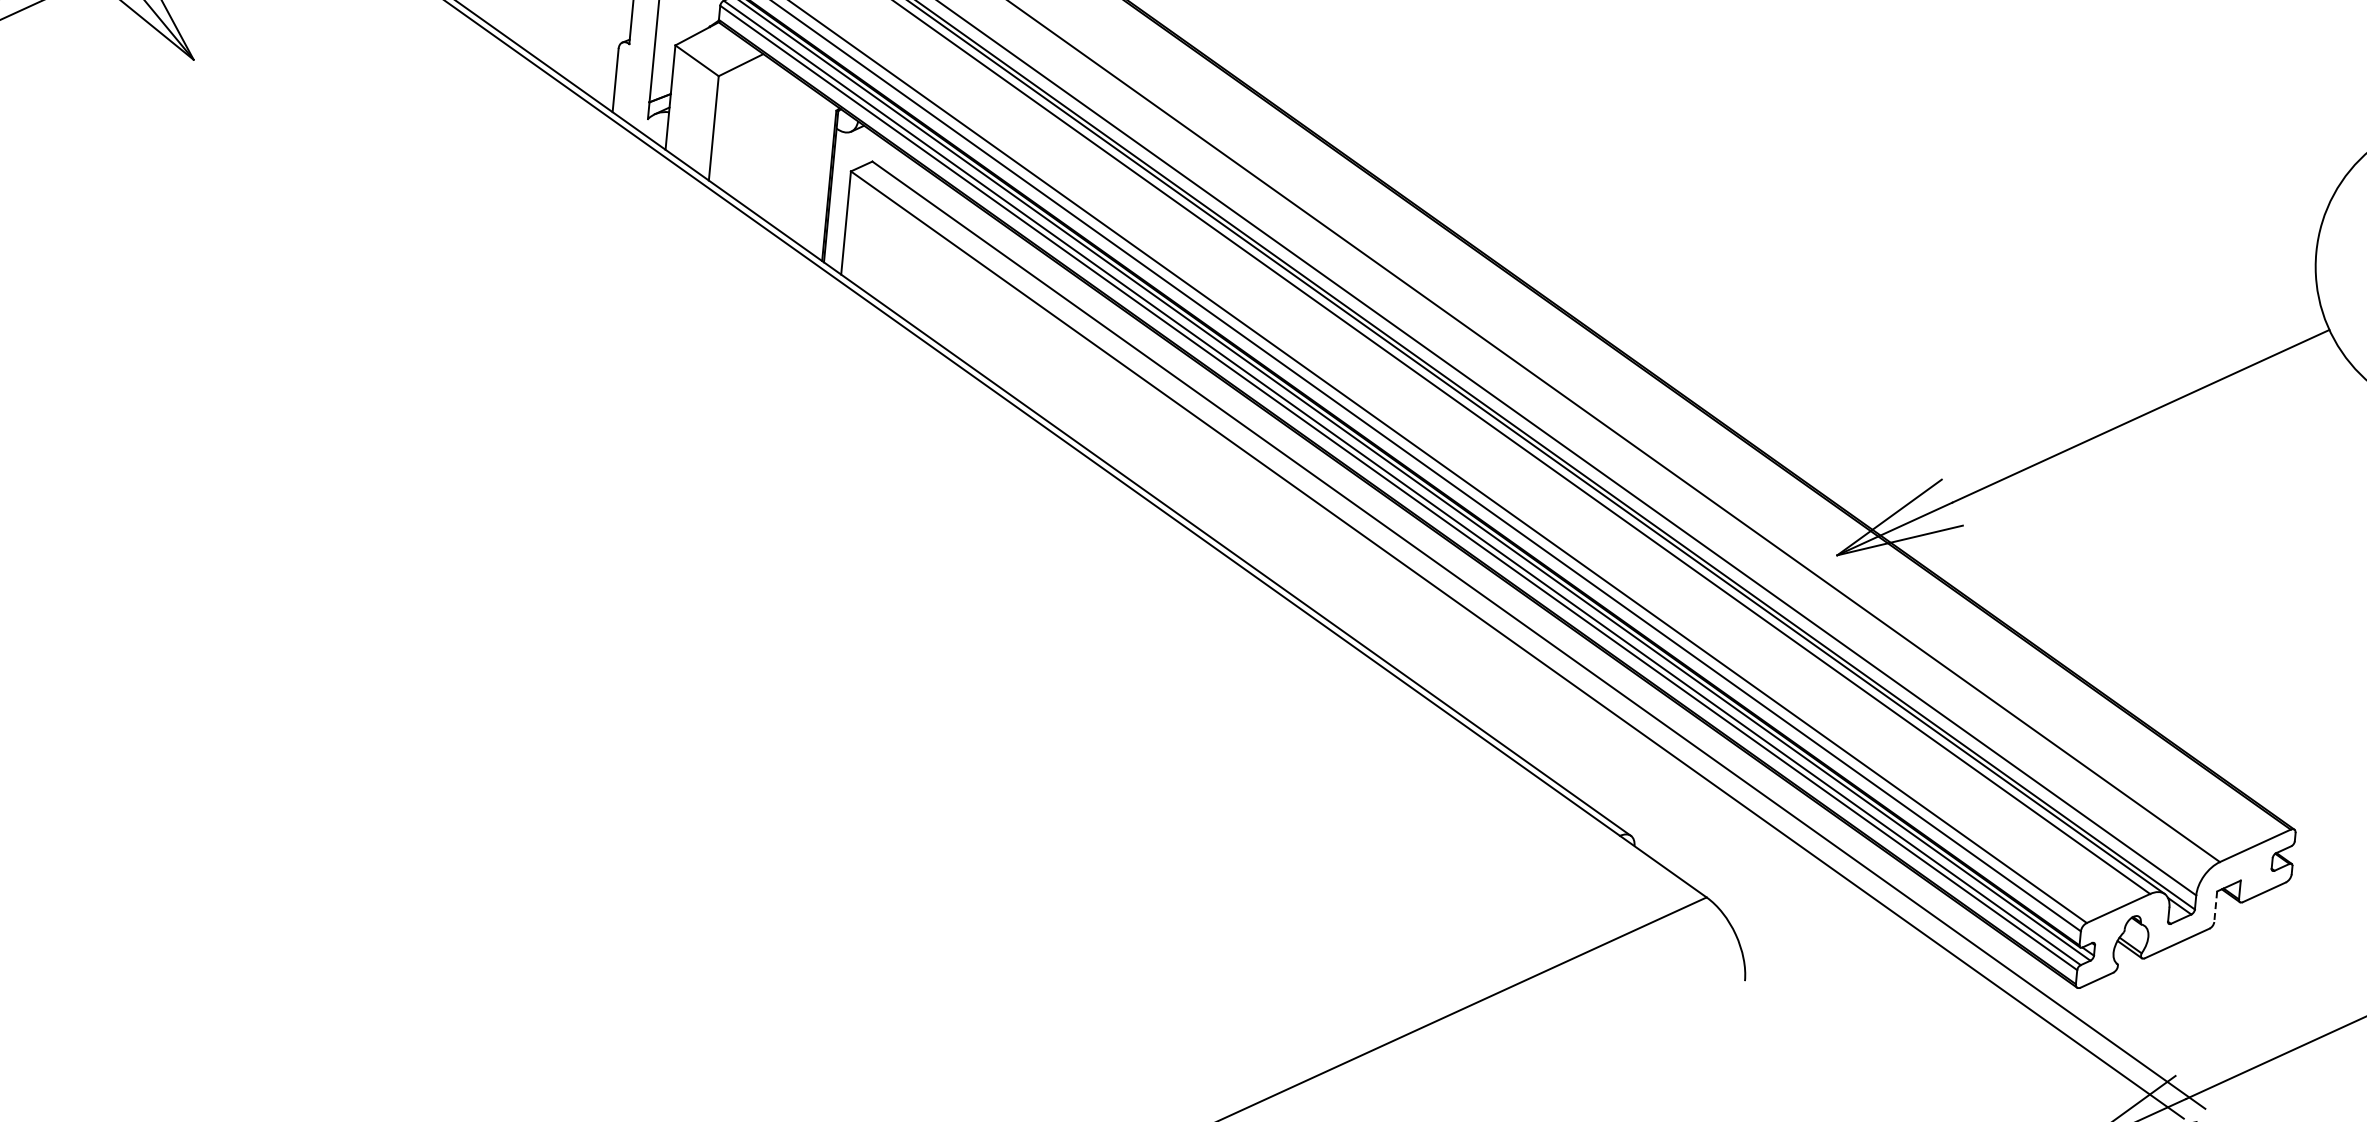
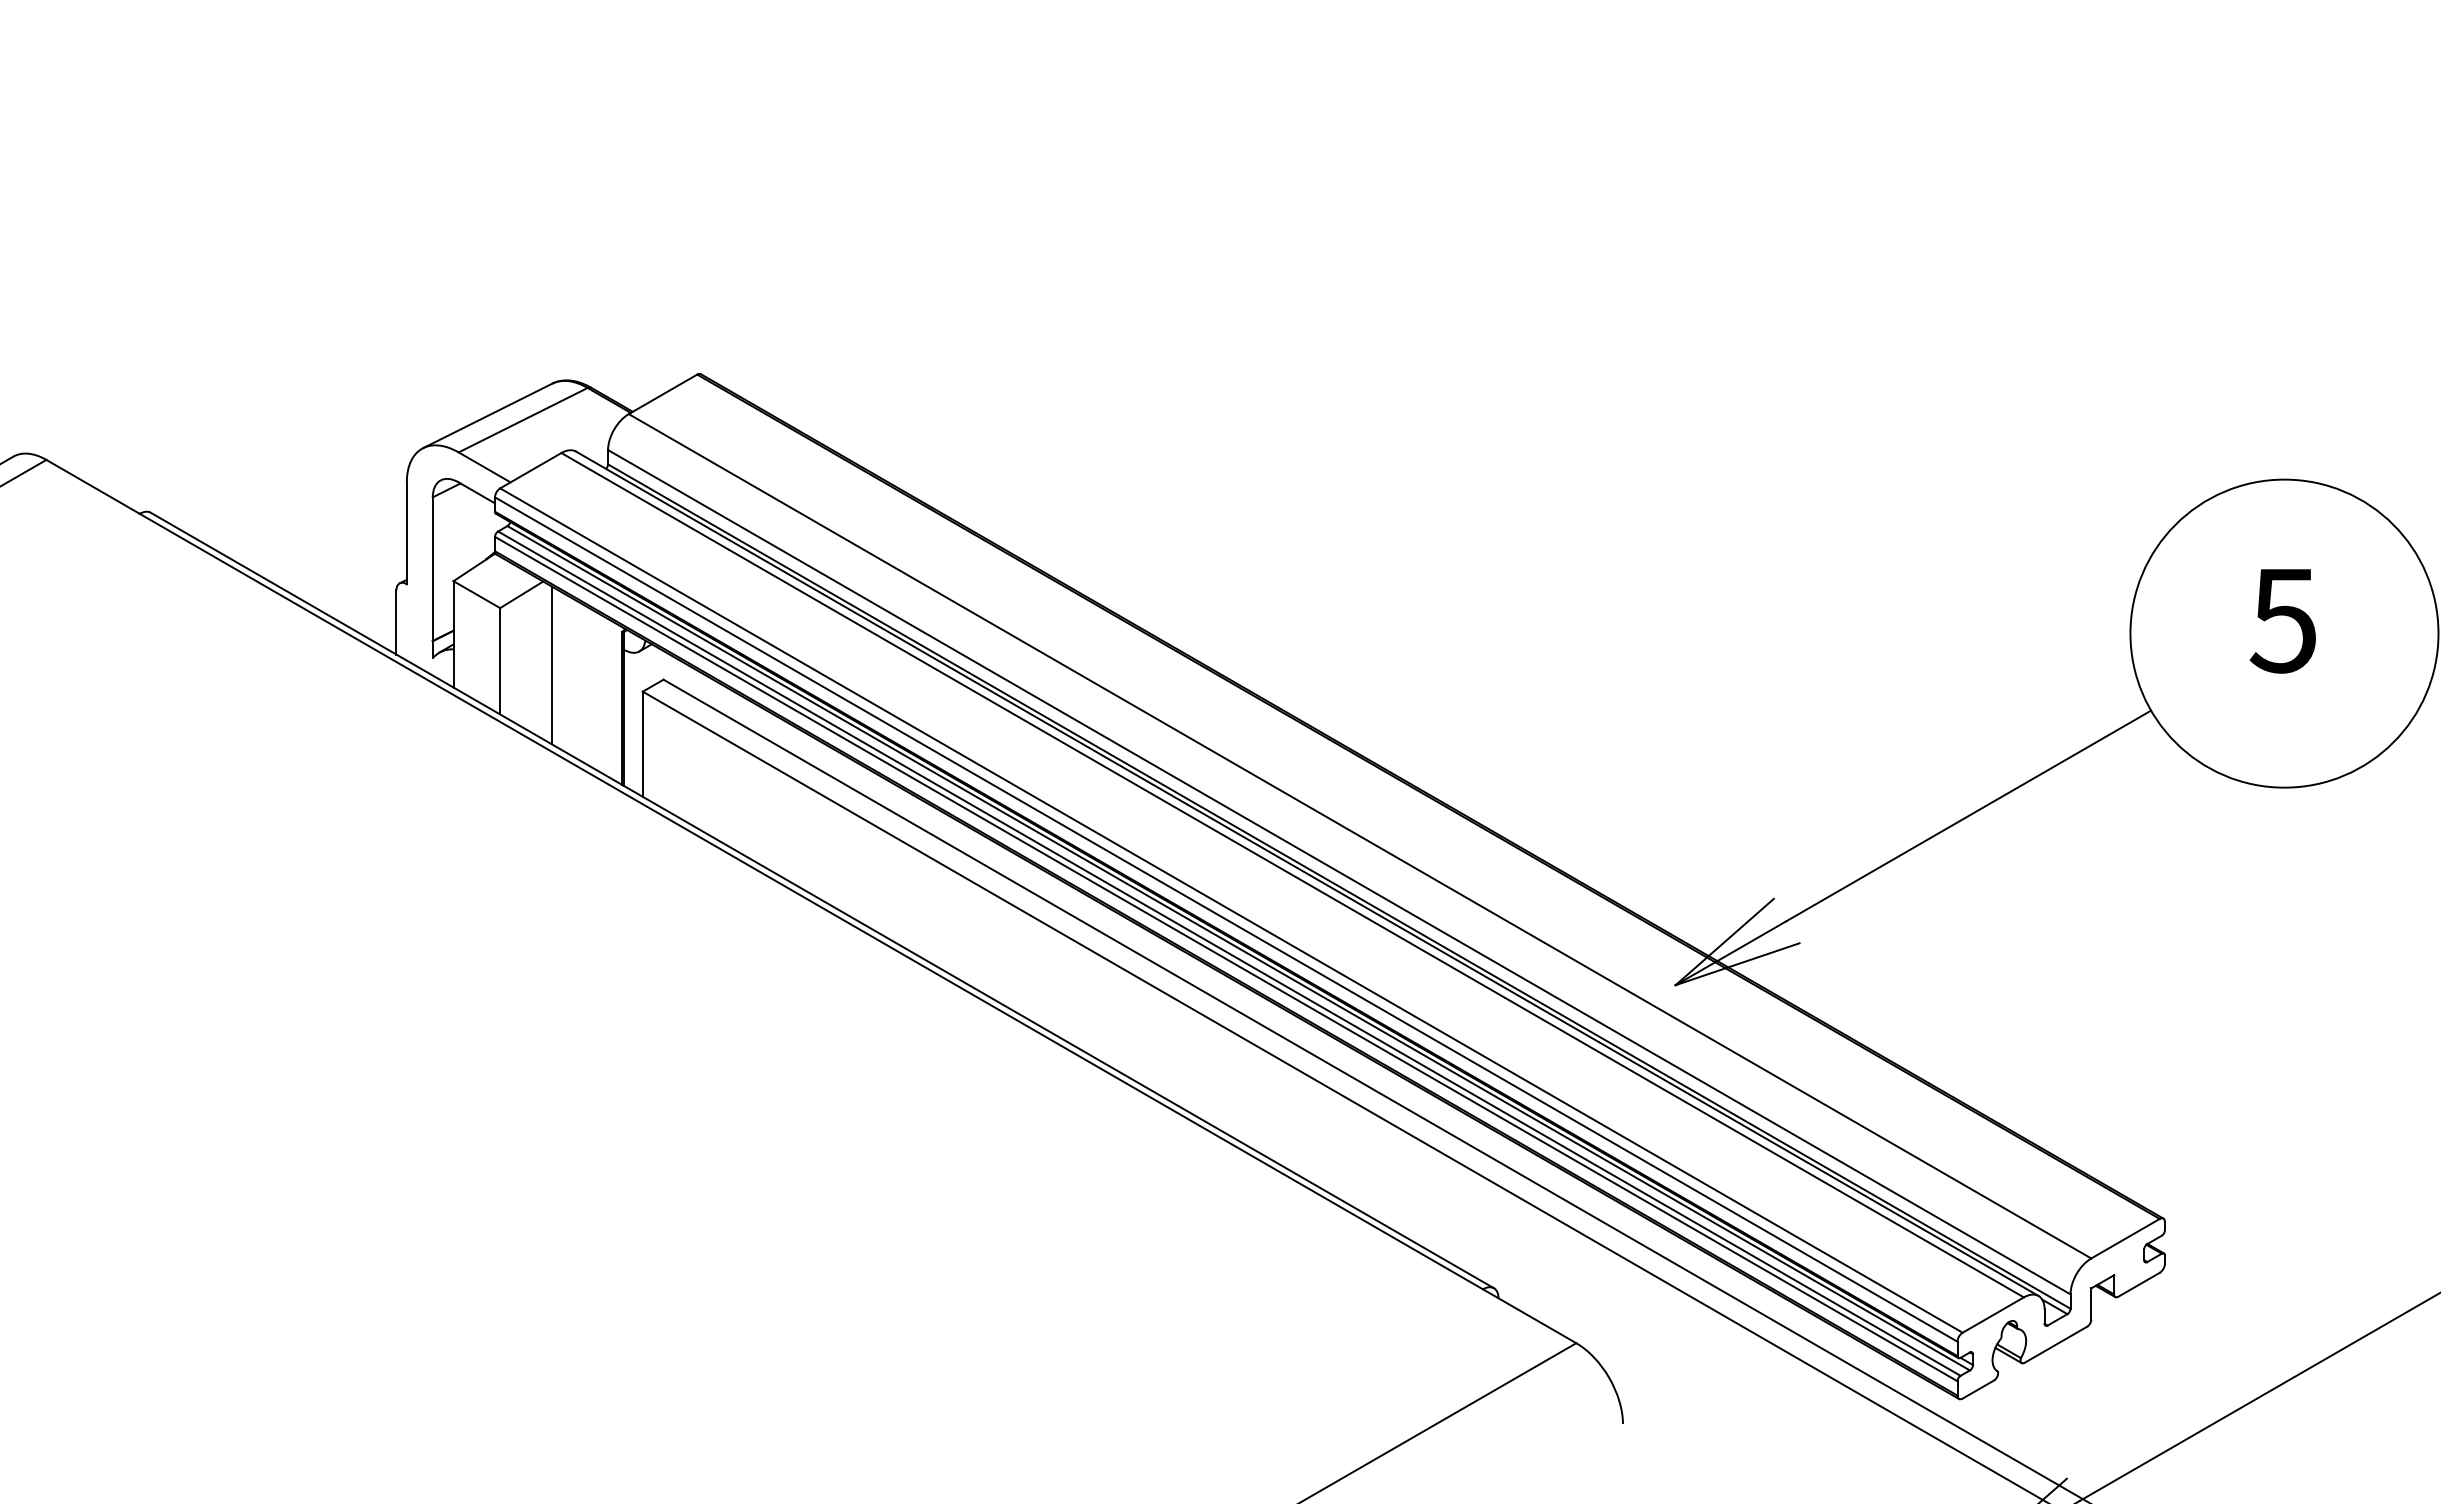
line: (764, 137) -> (552, 665), added
line: (2215, 906) -> (2091, 1303), dashed -> solid

